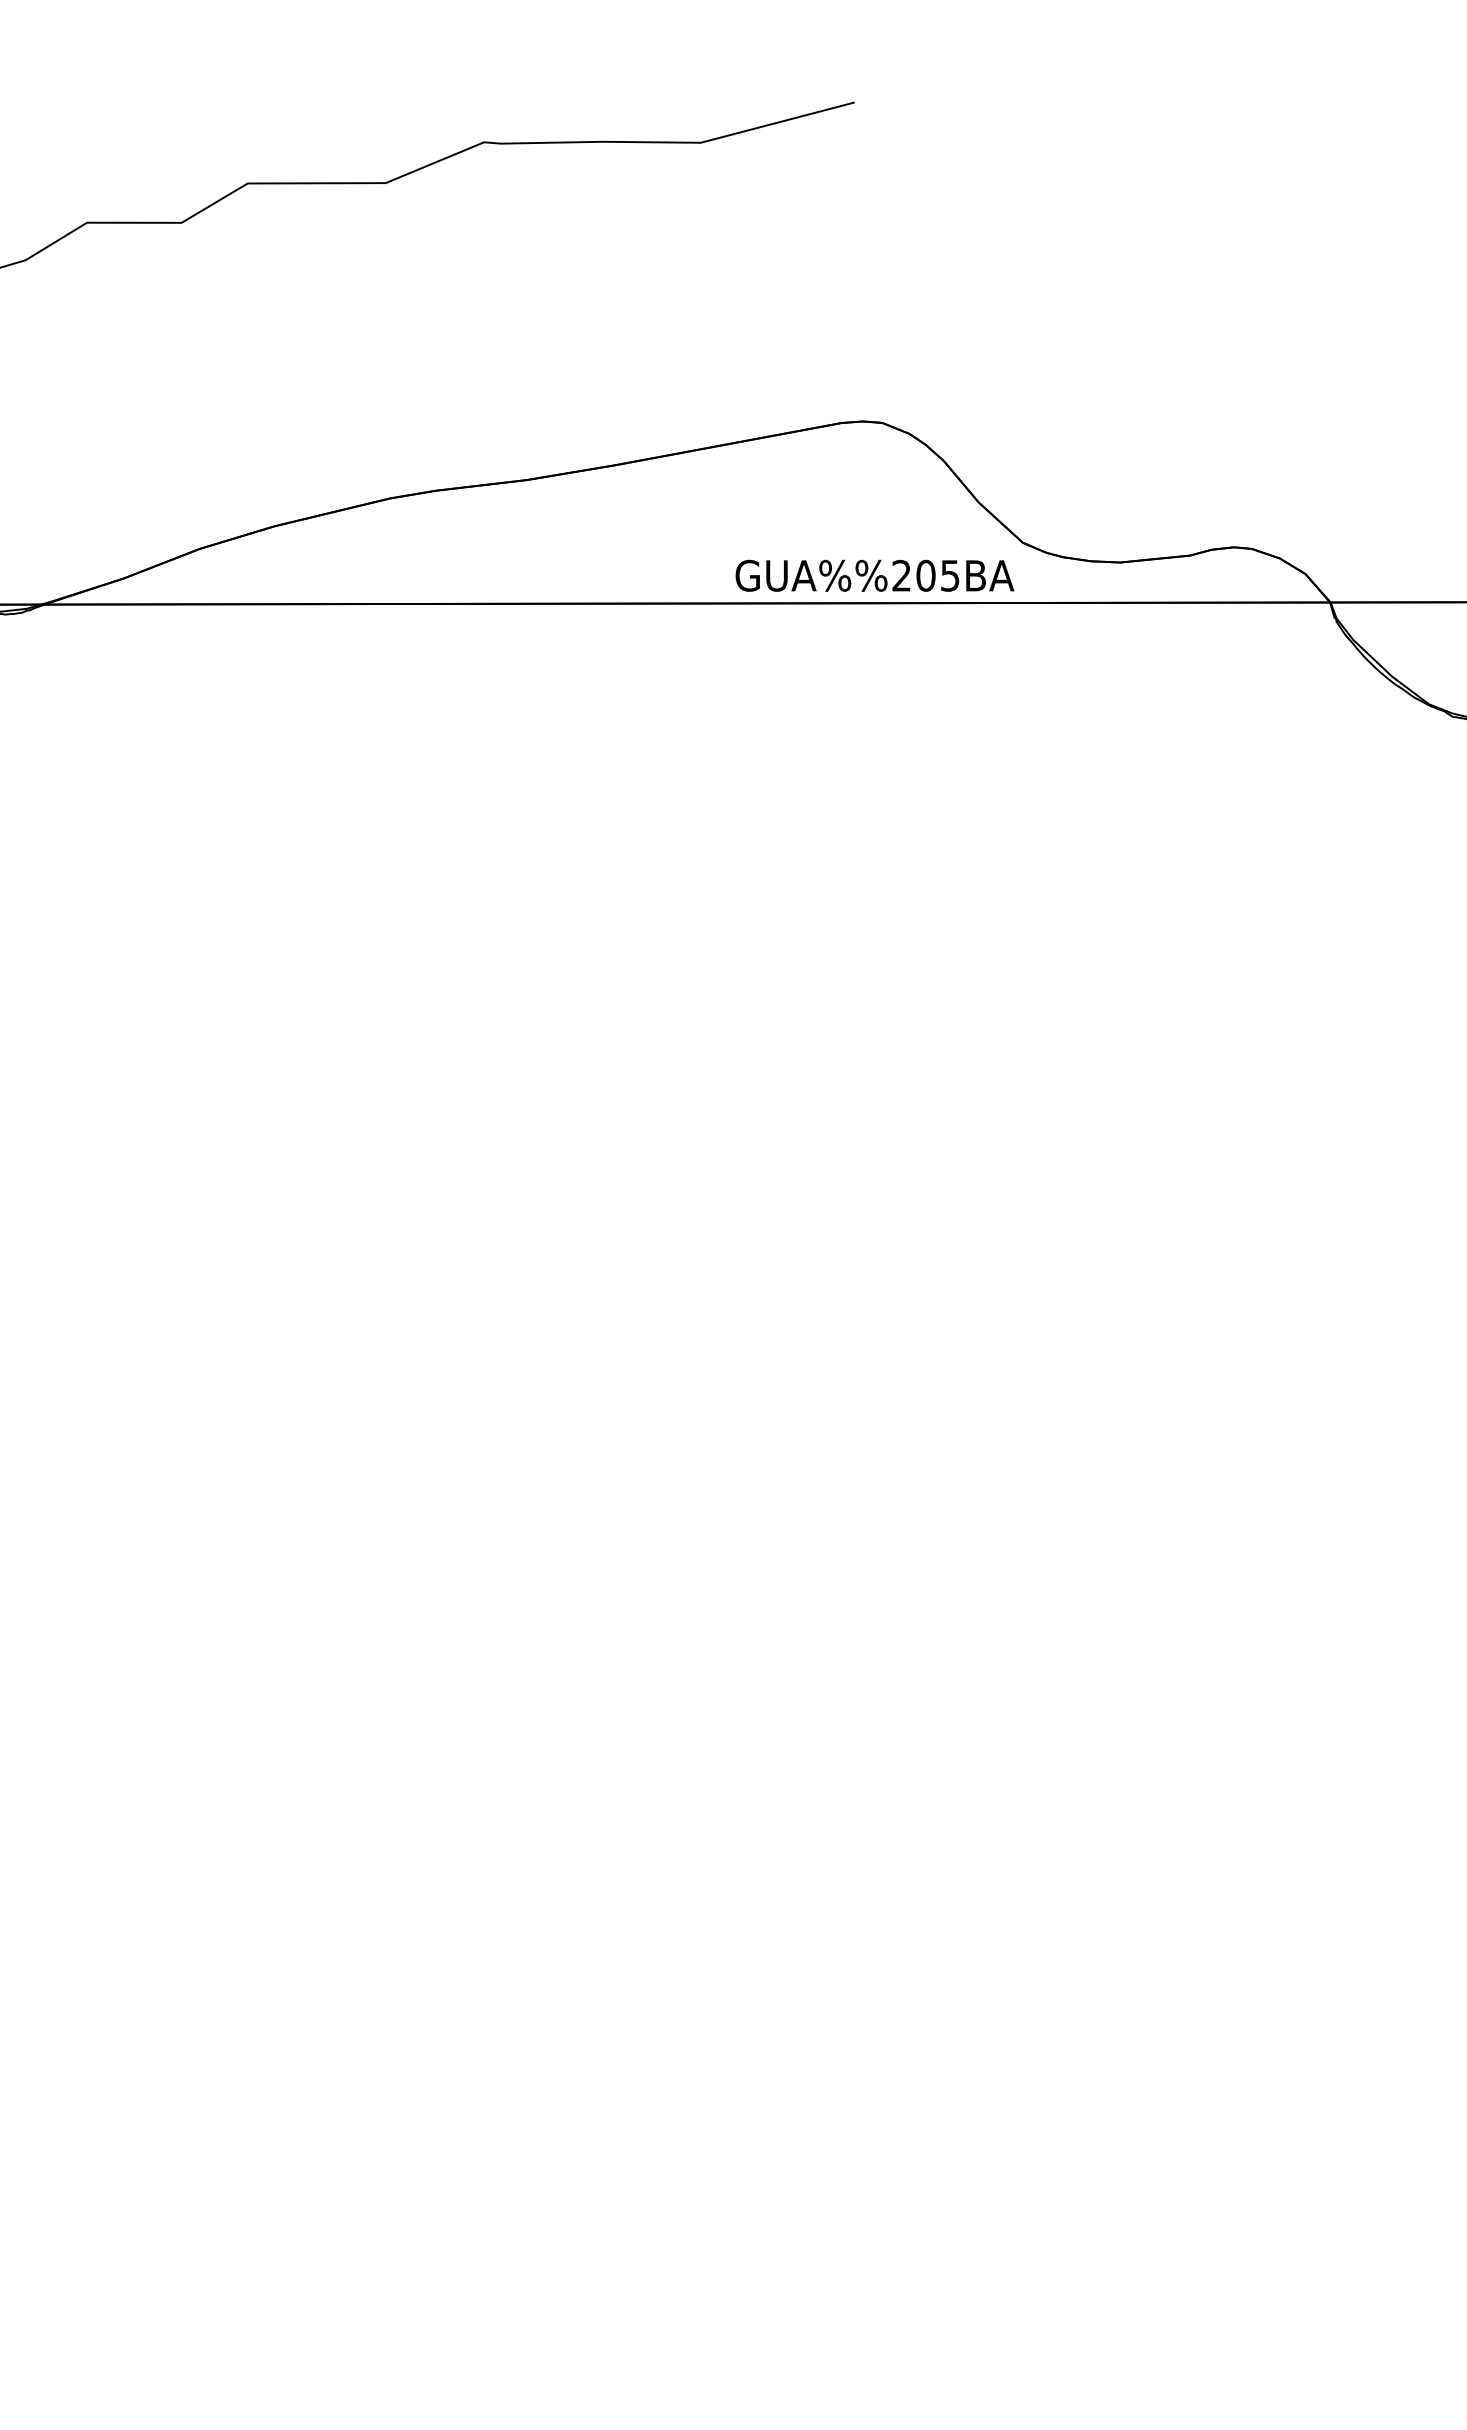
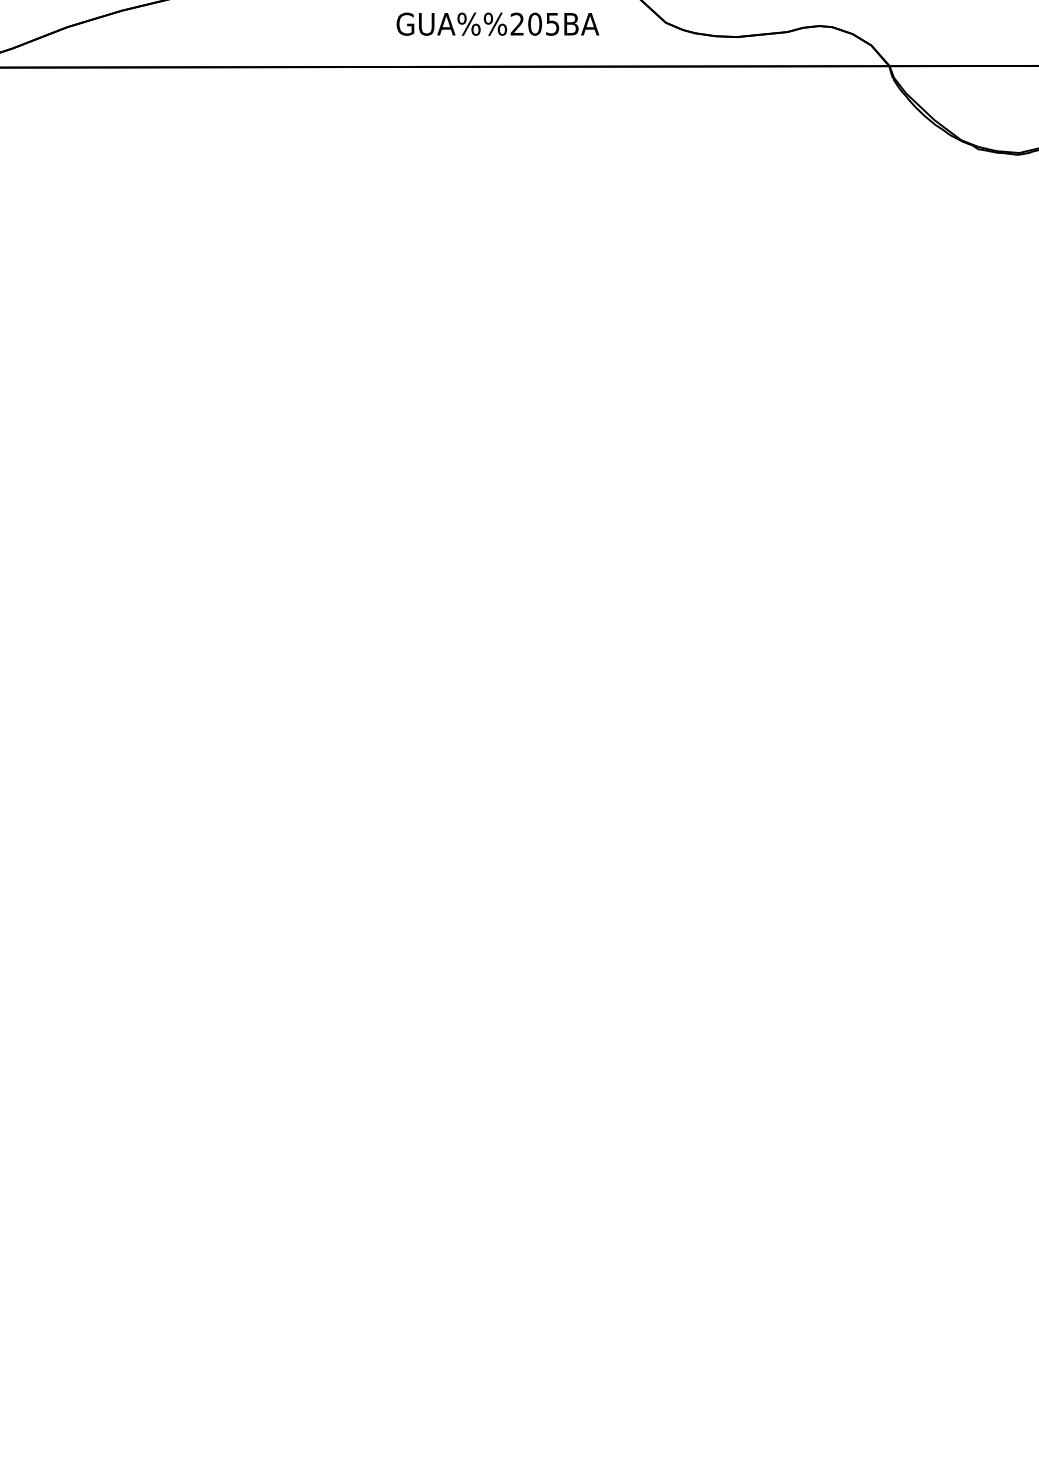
text: (874, 575) -> (497, 24), moved

